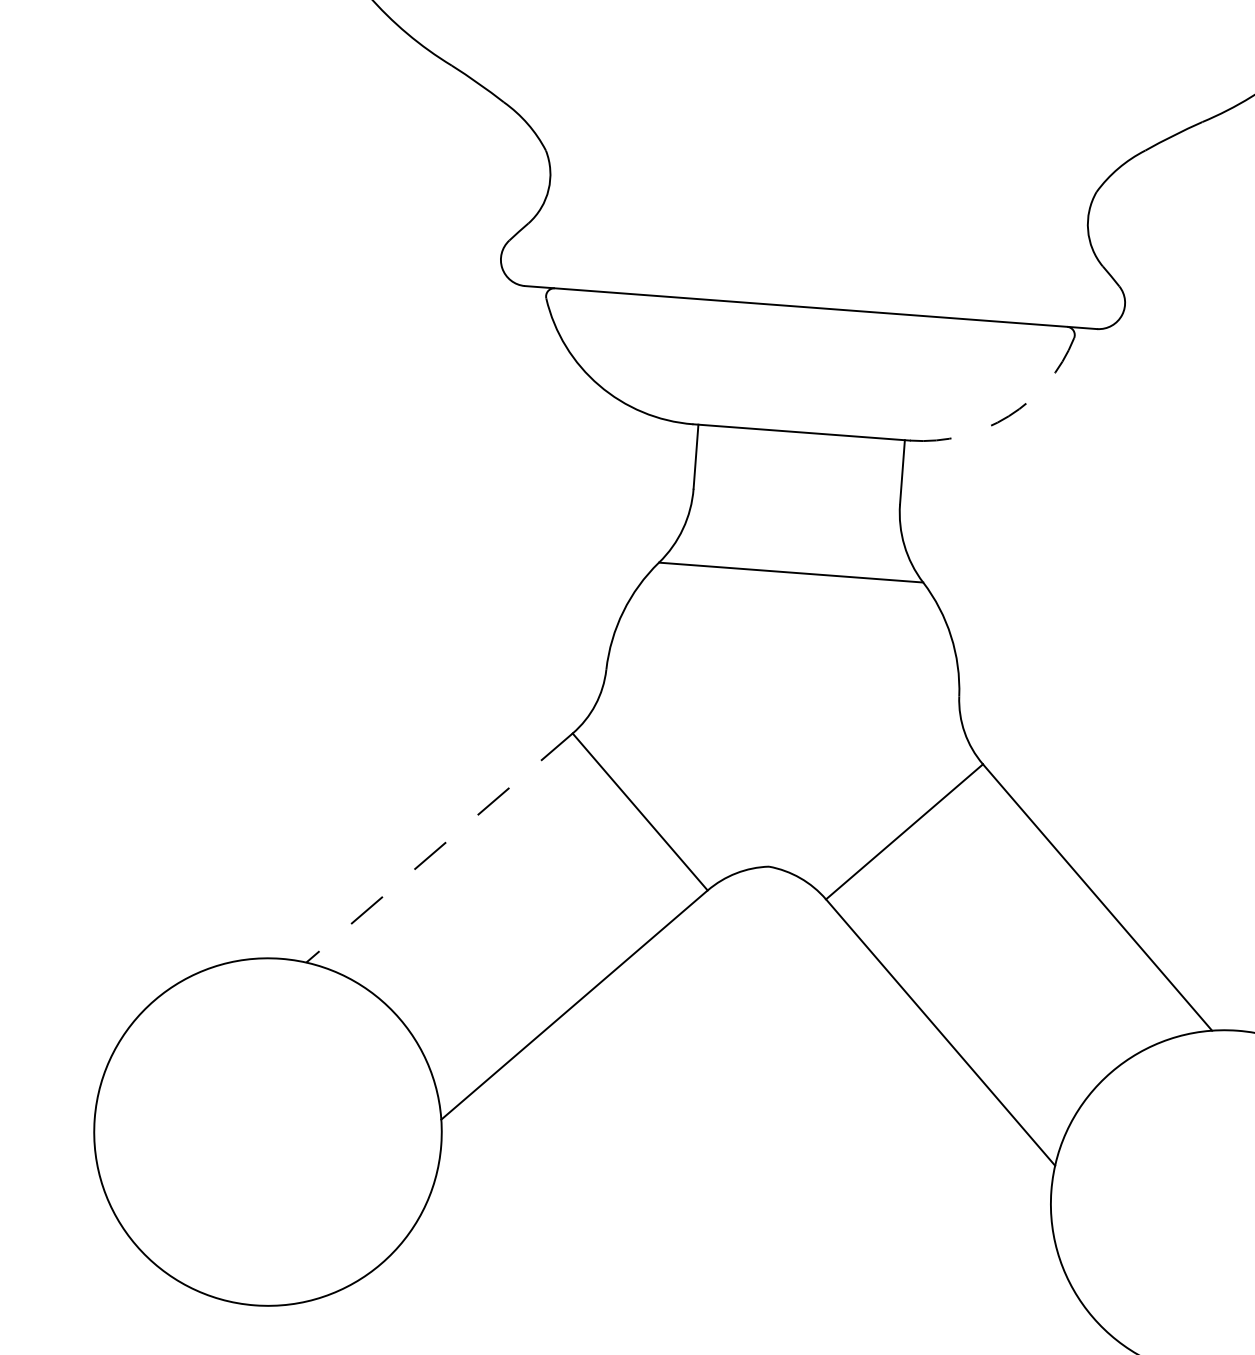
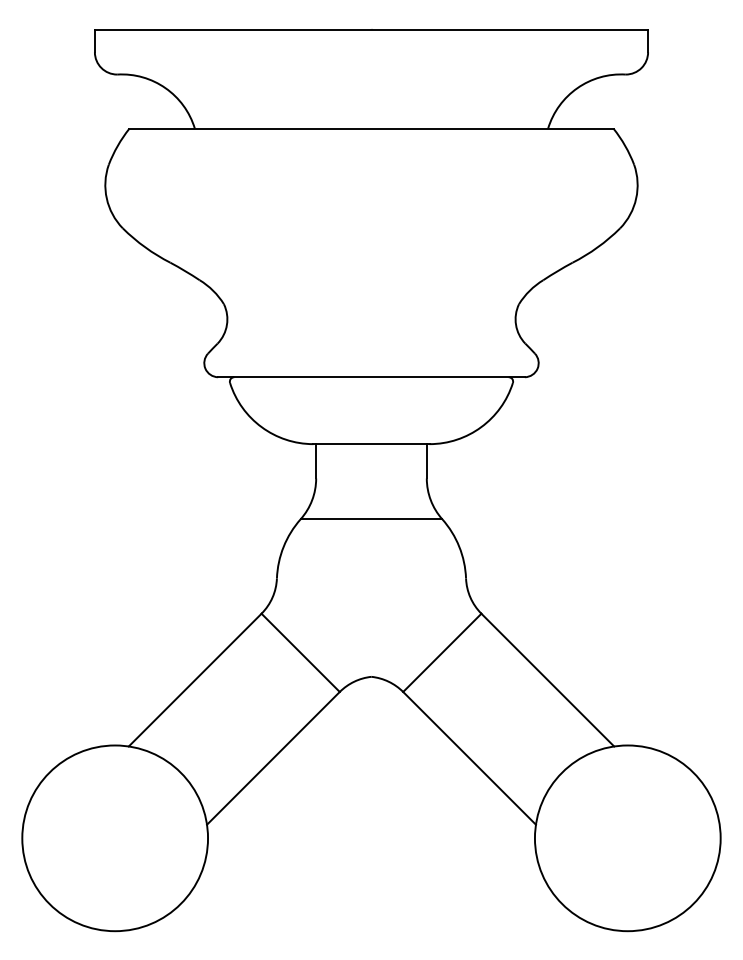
arc: (1009, 416) -> (481, 427), dashed -> solid
line: (440, 848) -> (195, 680), dashed -> solid

